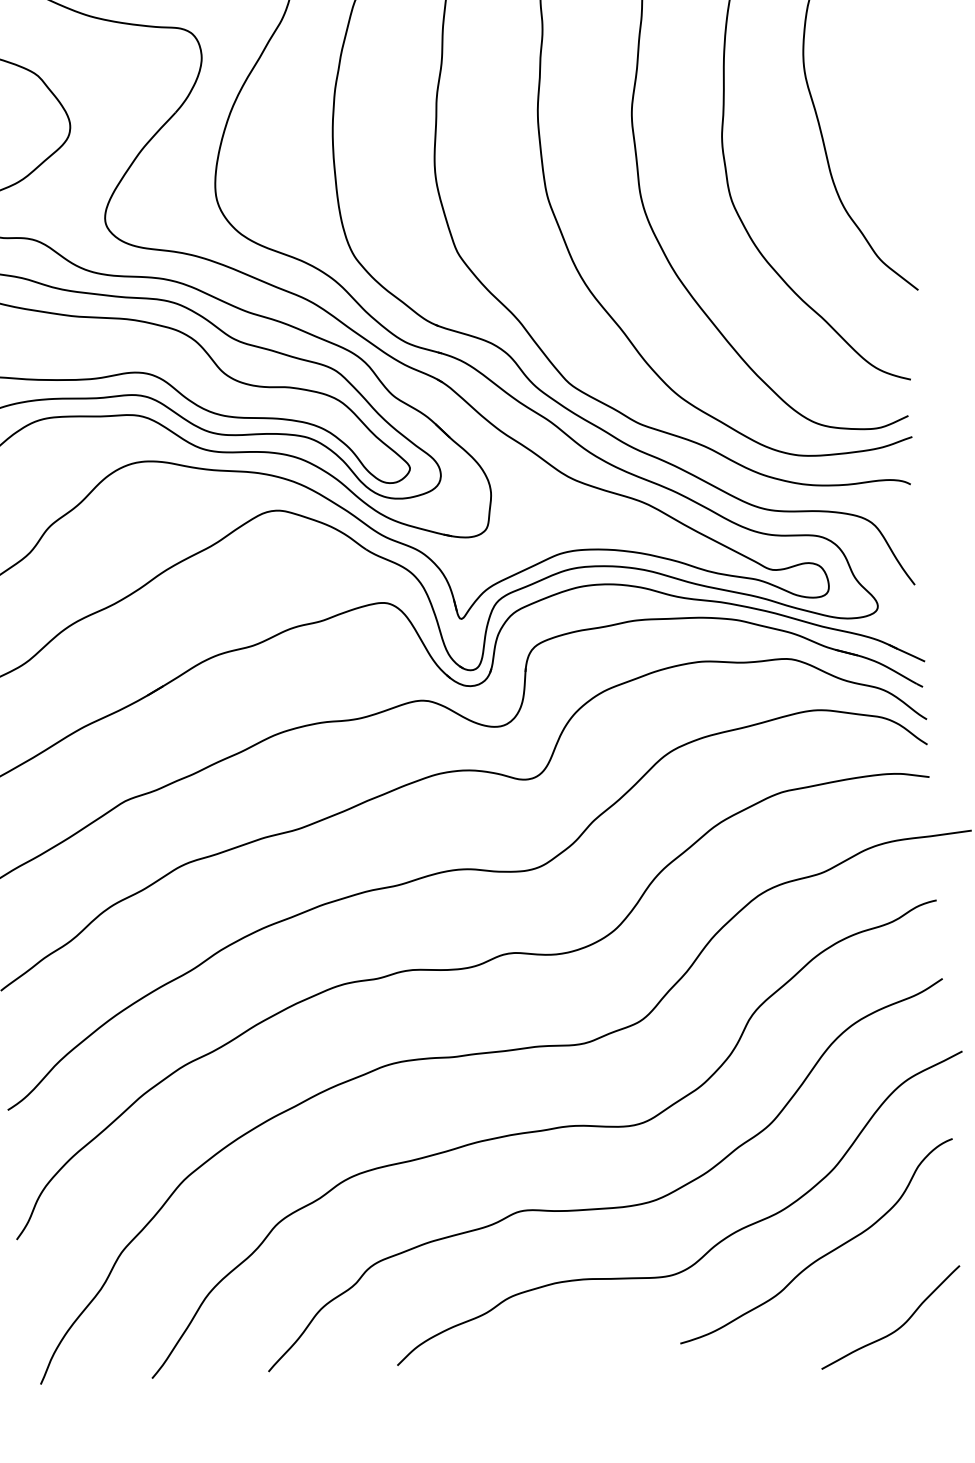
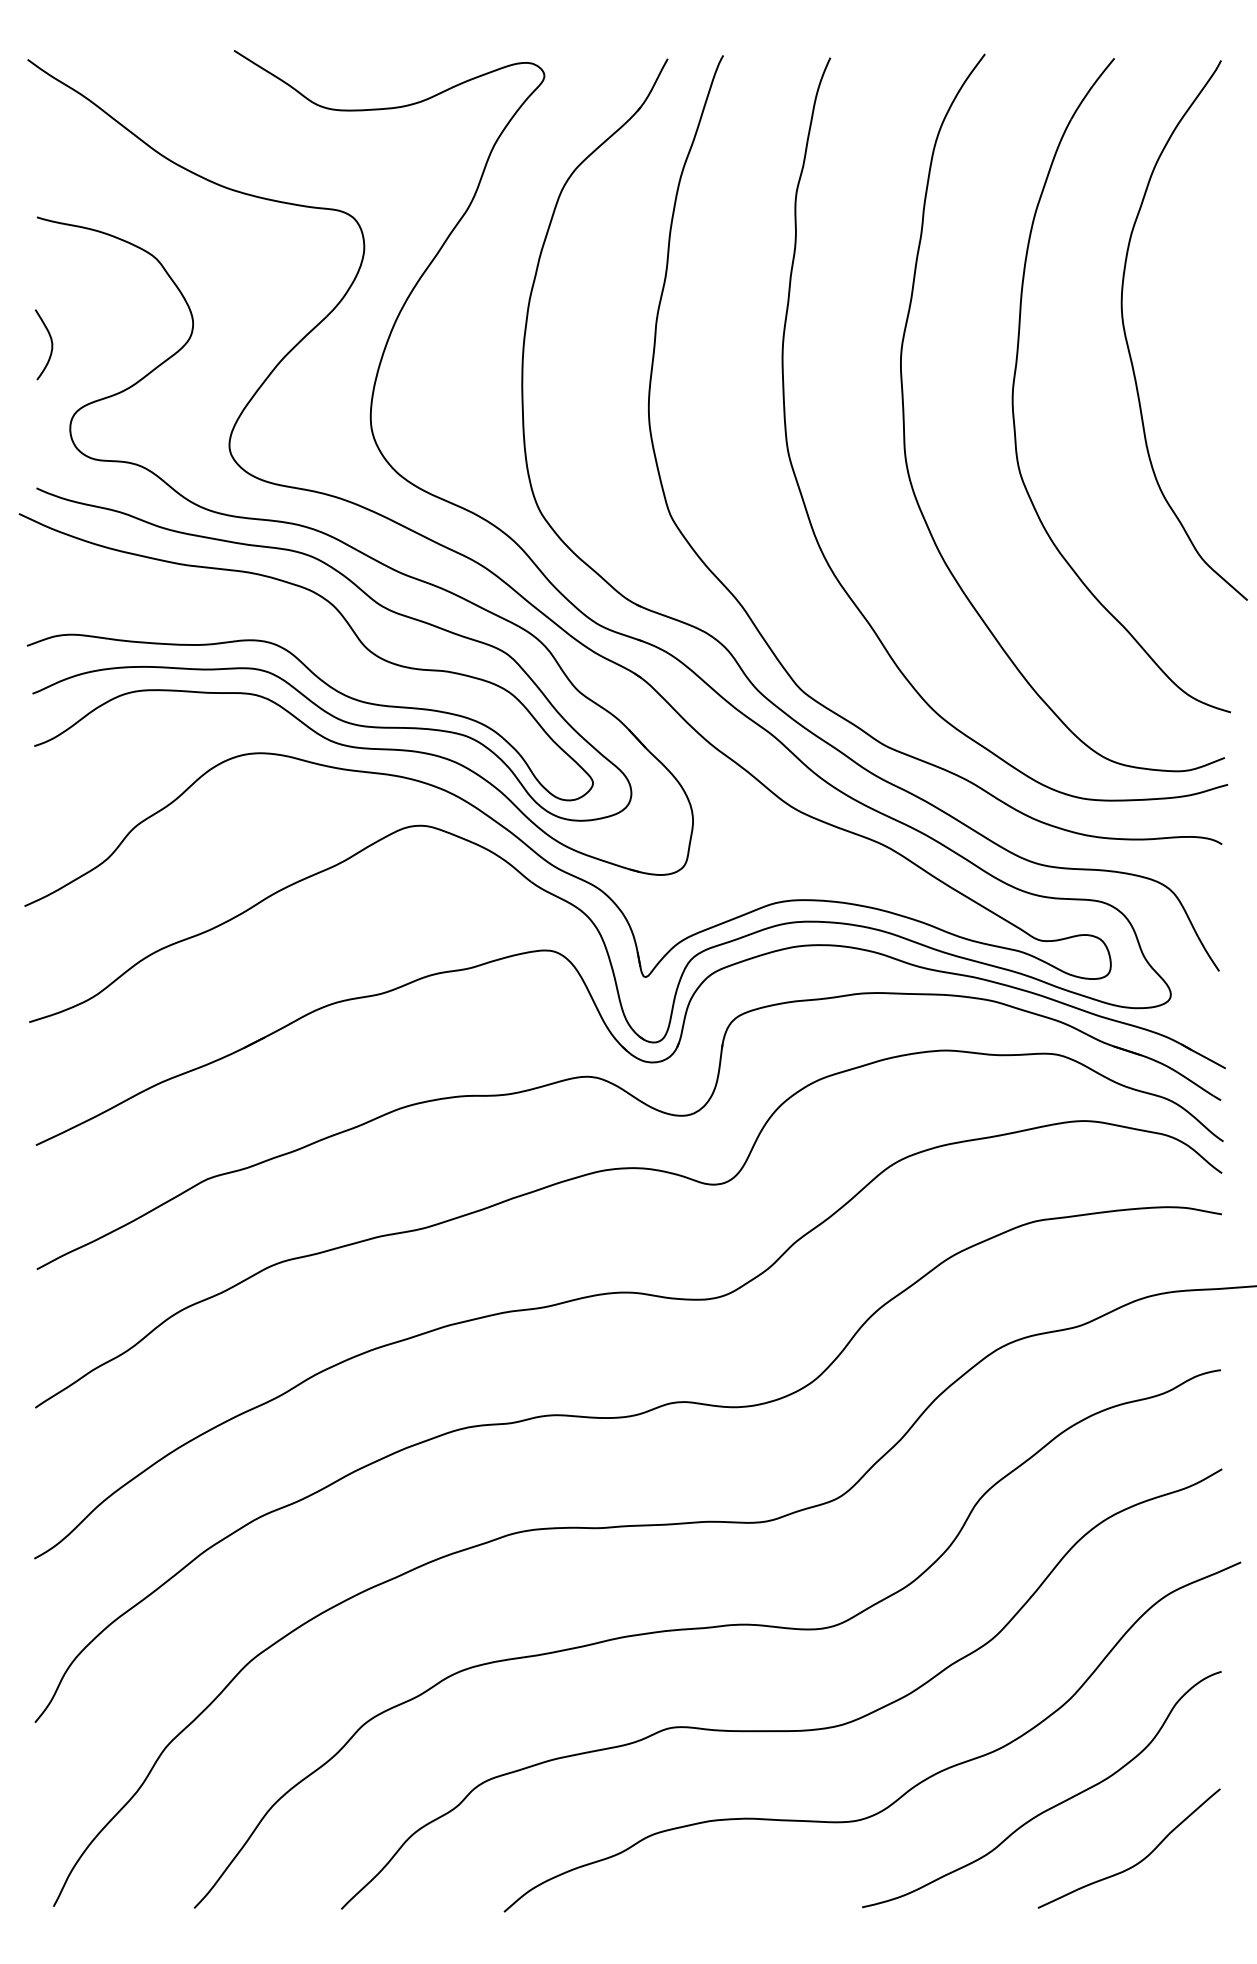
curve: (898, 1328) -> (1137, 1862), moved

